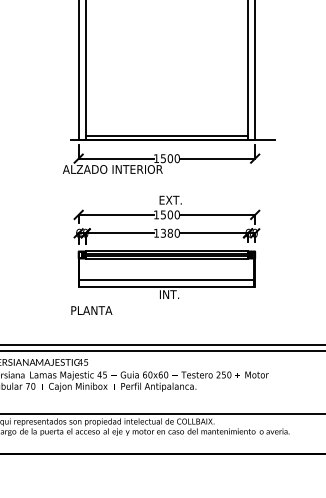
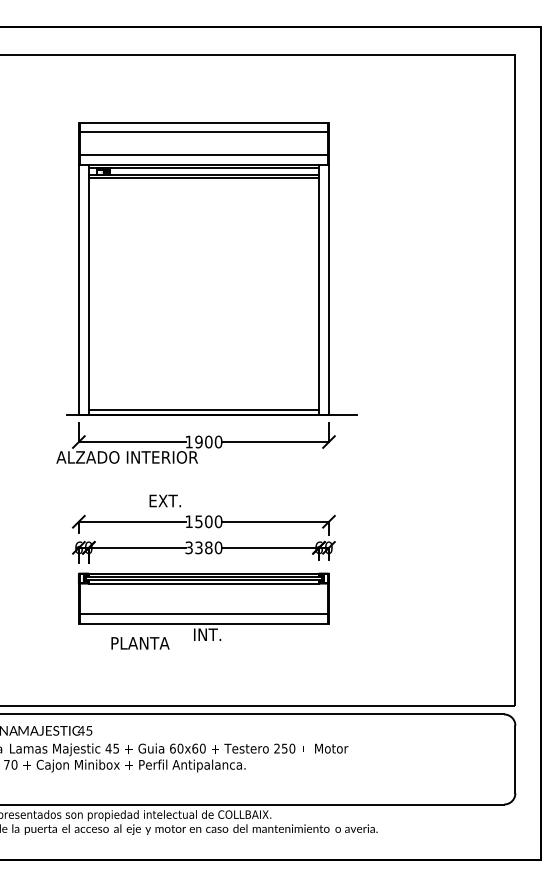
text: (163, 158) -> (198, 441), 1500 -> 1900
text: (170, 199) -> (164, 500), moved
text: (156, 233) -> (188, 547), 1380 -> 3380
text: (91, 310) -> (140, 643), moved

